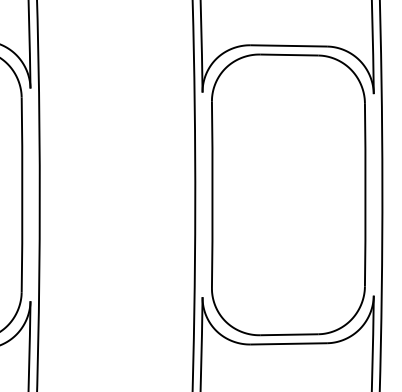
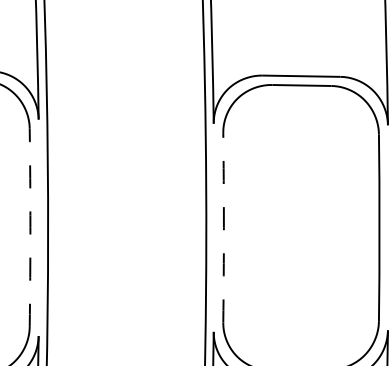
arc: (22, 194) -> (30, 227), solid -> dashed
arc: (212, 194) -> (223, 227), solid -> dashed

